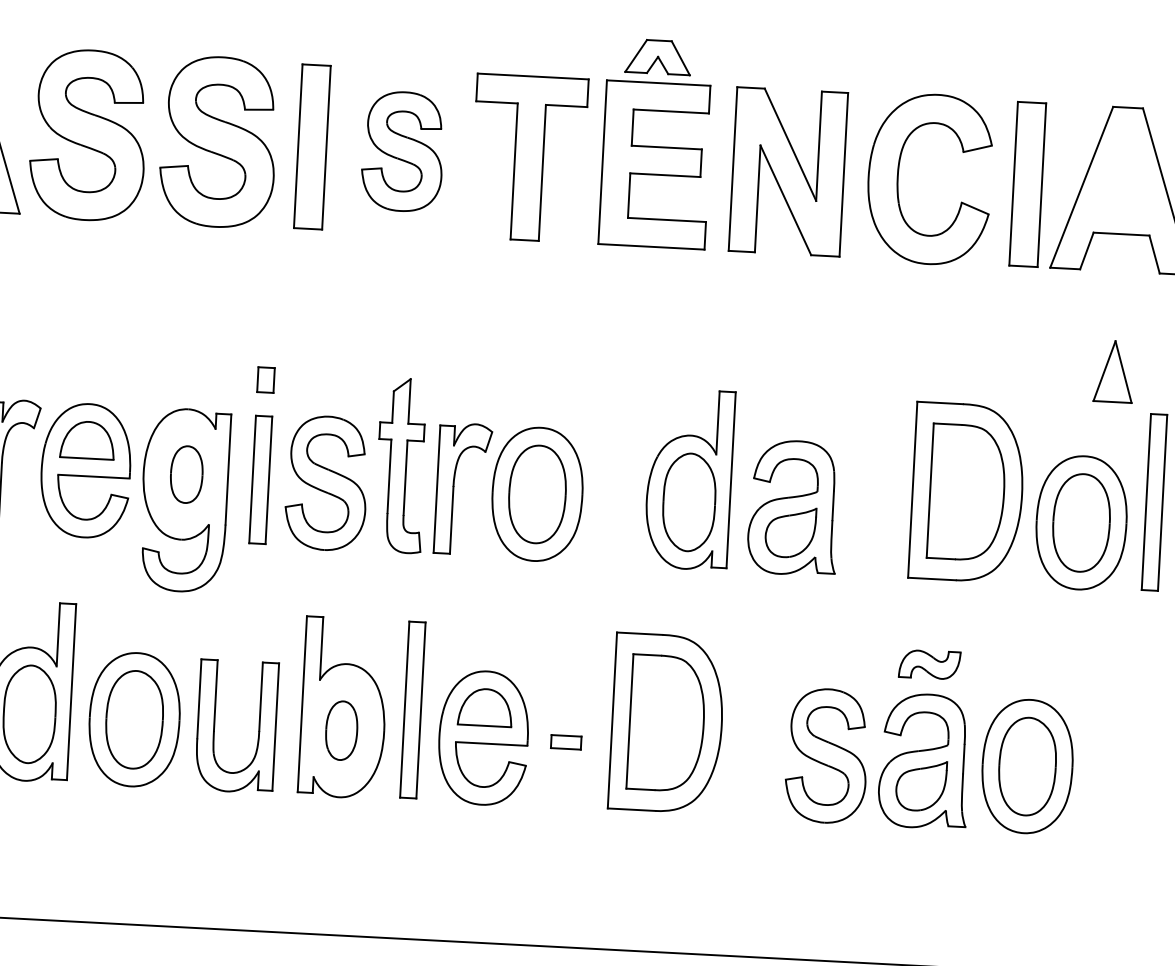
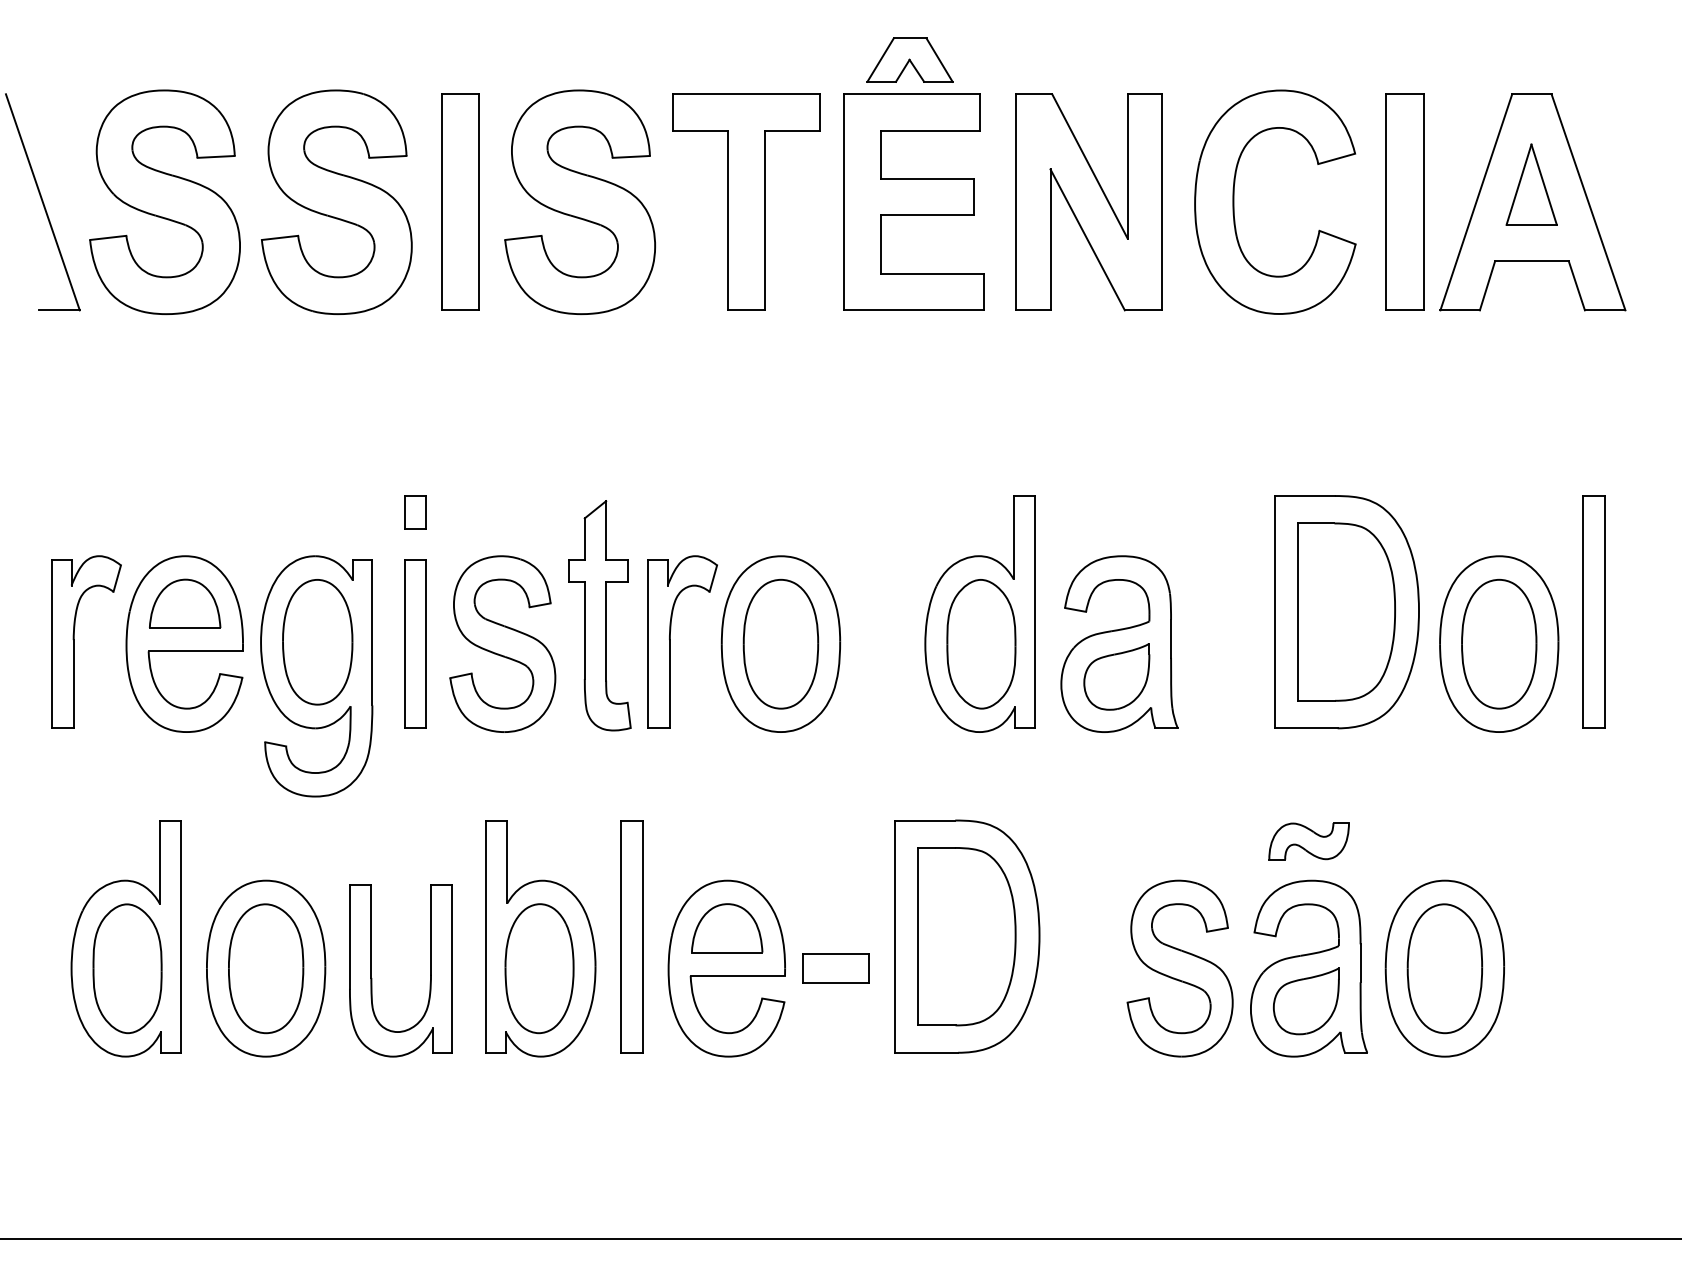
part: (402, 151) -> (579, 201), size x1.43
part: (1113, 371) -> (1531, 184), moved
part: (186, 474) -> (317, 642), size x1.67
part: (341, 730) -> (539, 968), size x1.67
part: (565, 742) -> (835, 968), size x1.67

